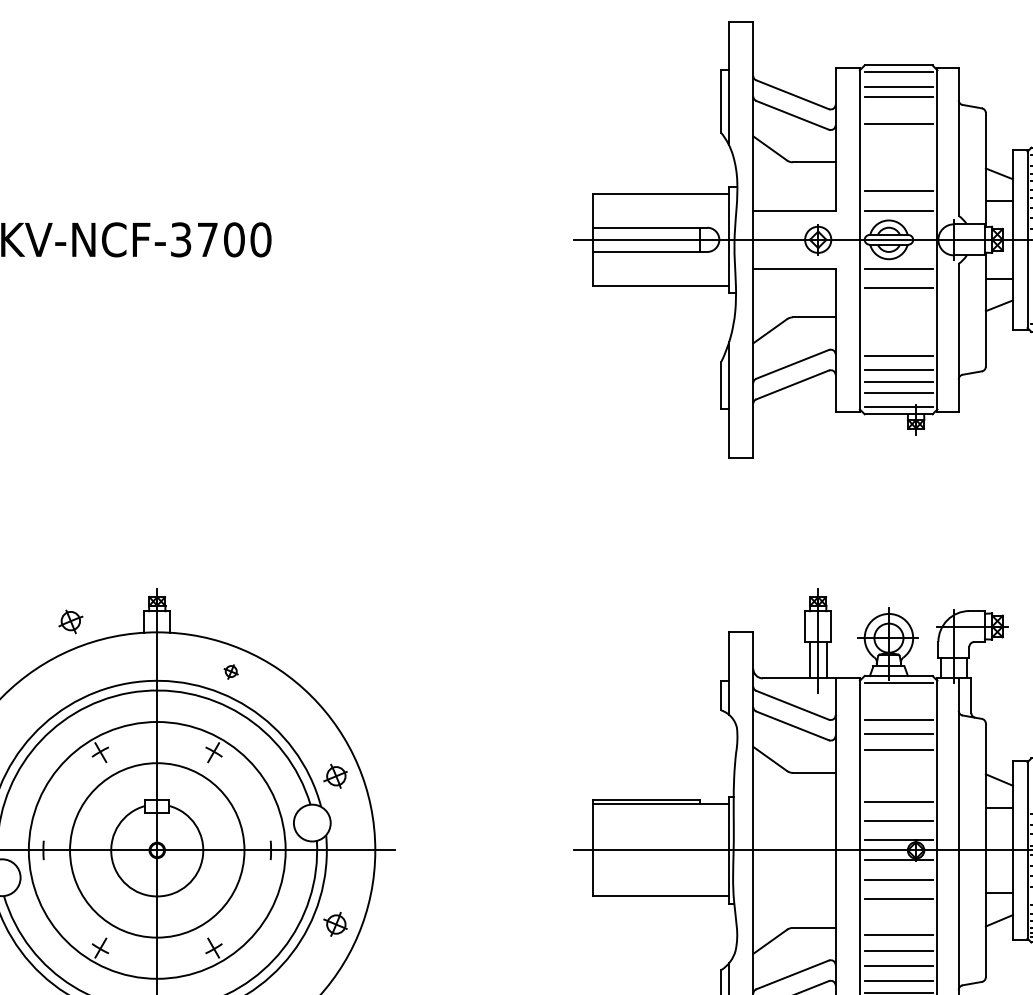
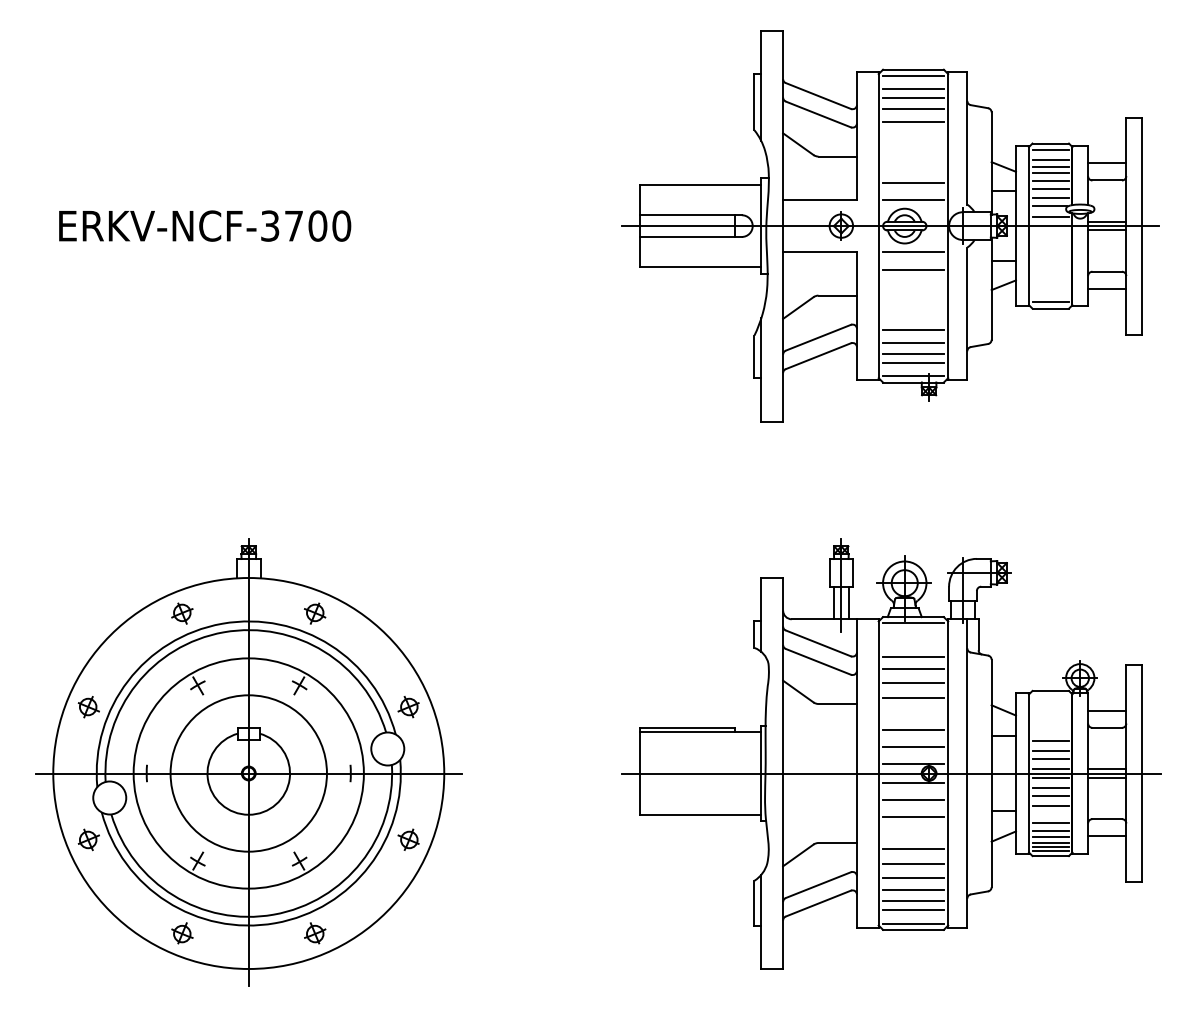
line: (898, 109) -> (913, 109), added
part: (71, 621) -> (182, 613), moved
part: (230, 671) -> (314, 613), size x1.67
line: (898, 765) -> (913, 697), added

